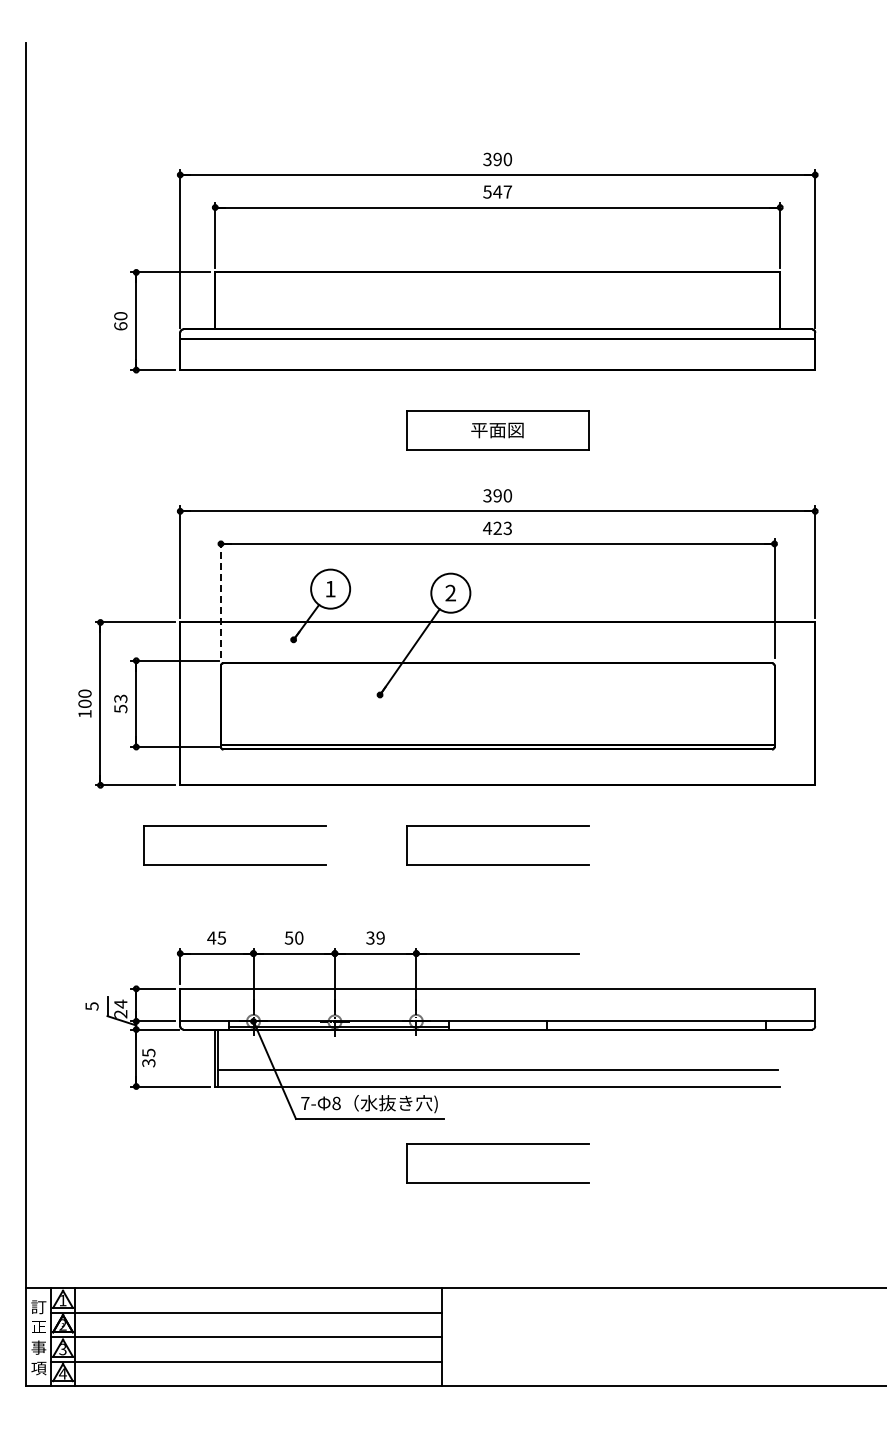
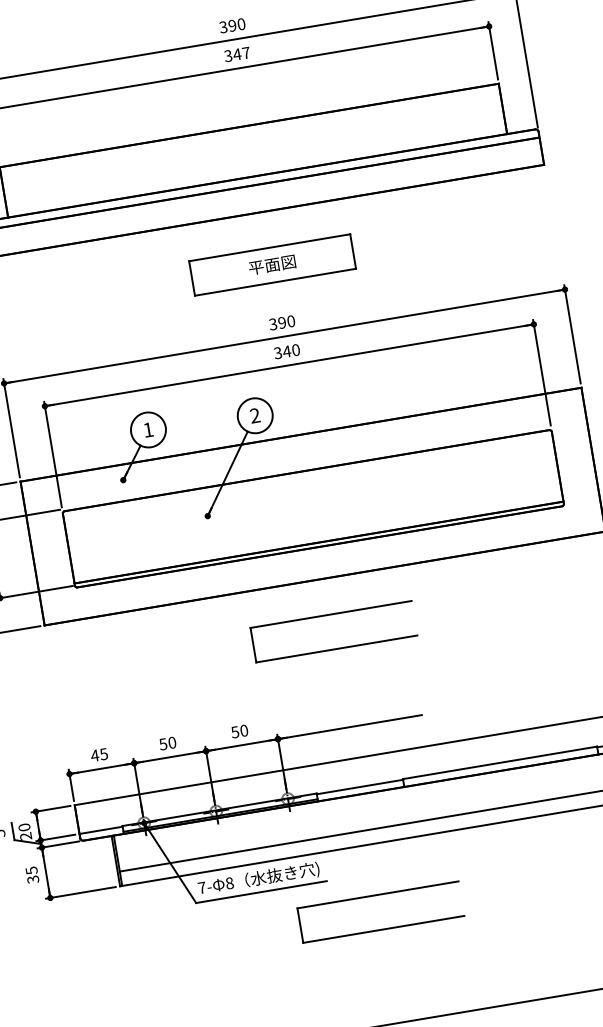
text: (487, 191) -> (228, 55), 547 -> 347
text: (497, 528) -> (286, 351), 423 -> 340
line: (220, 598) -> (52, 454), dashed -> solid
part: (234, 826) -> (98, 653), removed
text: (375, 937) -> (239, 731), 39 -> 50
text: (120, 1003) -> (24, 826), 24 -> 20
text: (148, 1057) -> (32, 874), moved

